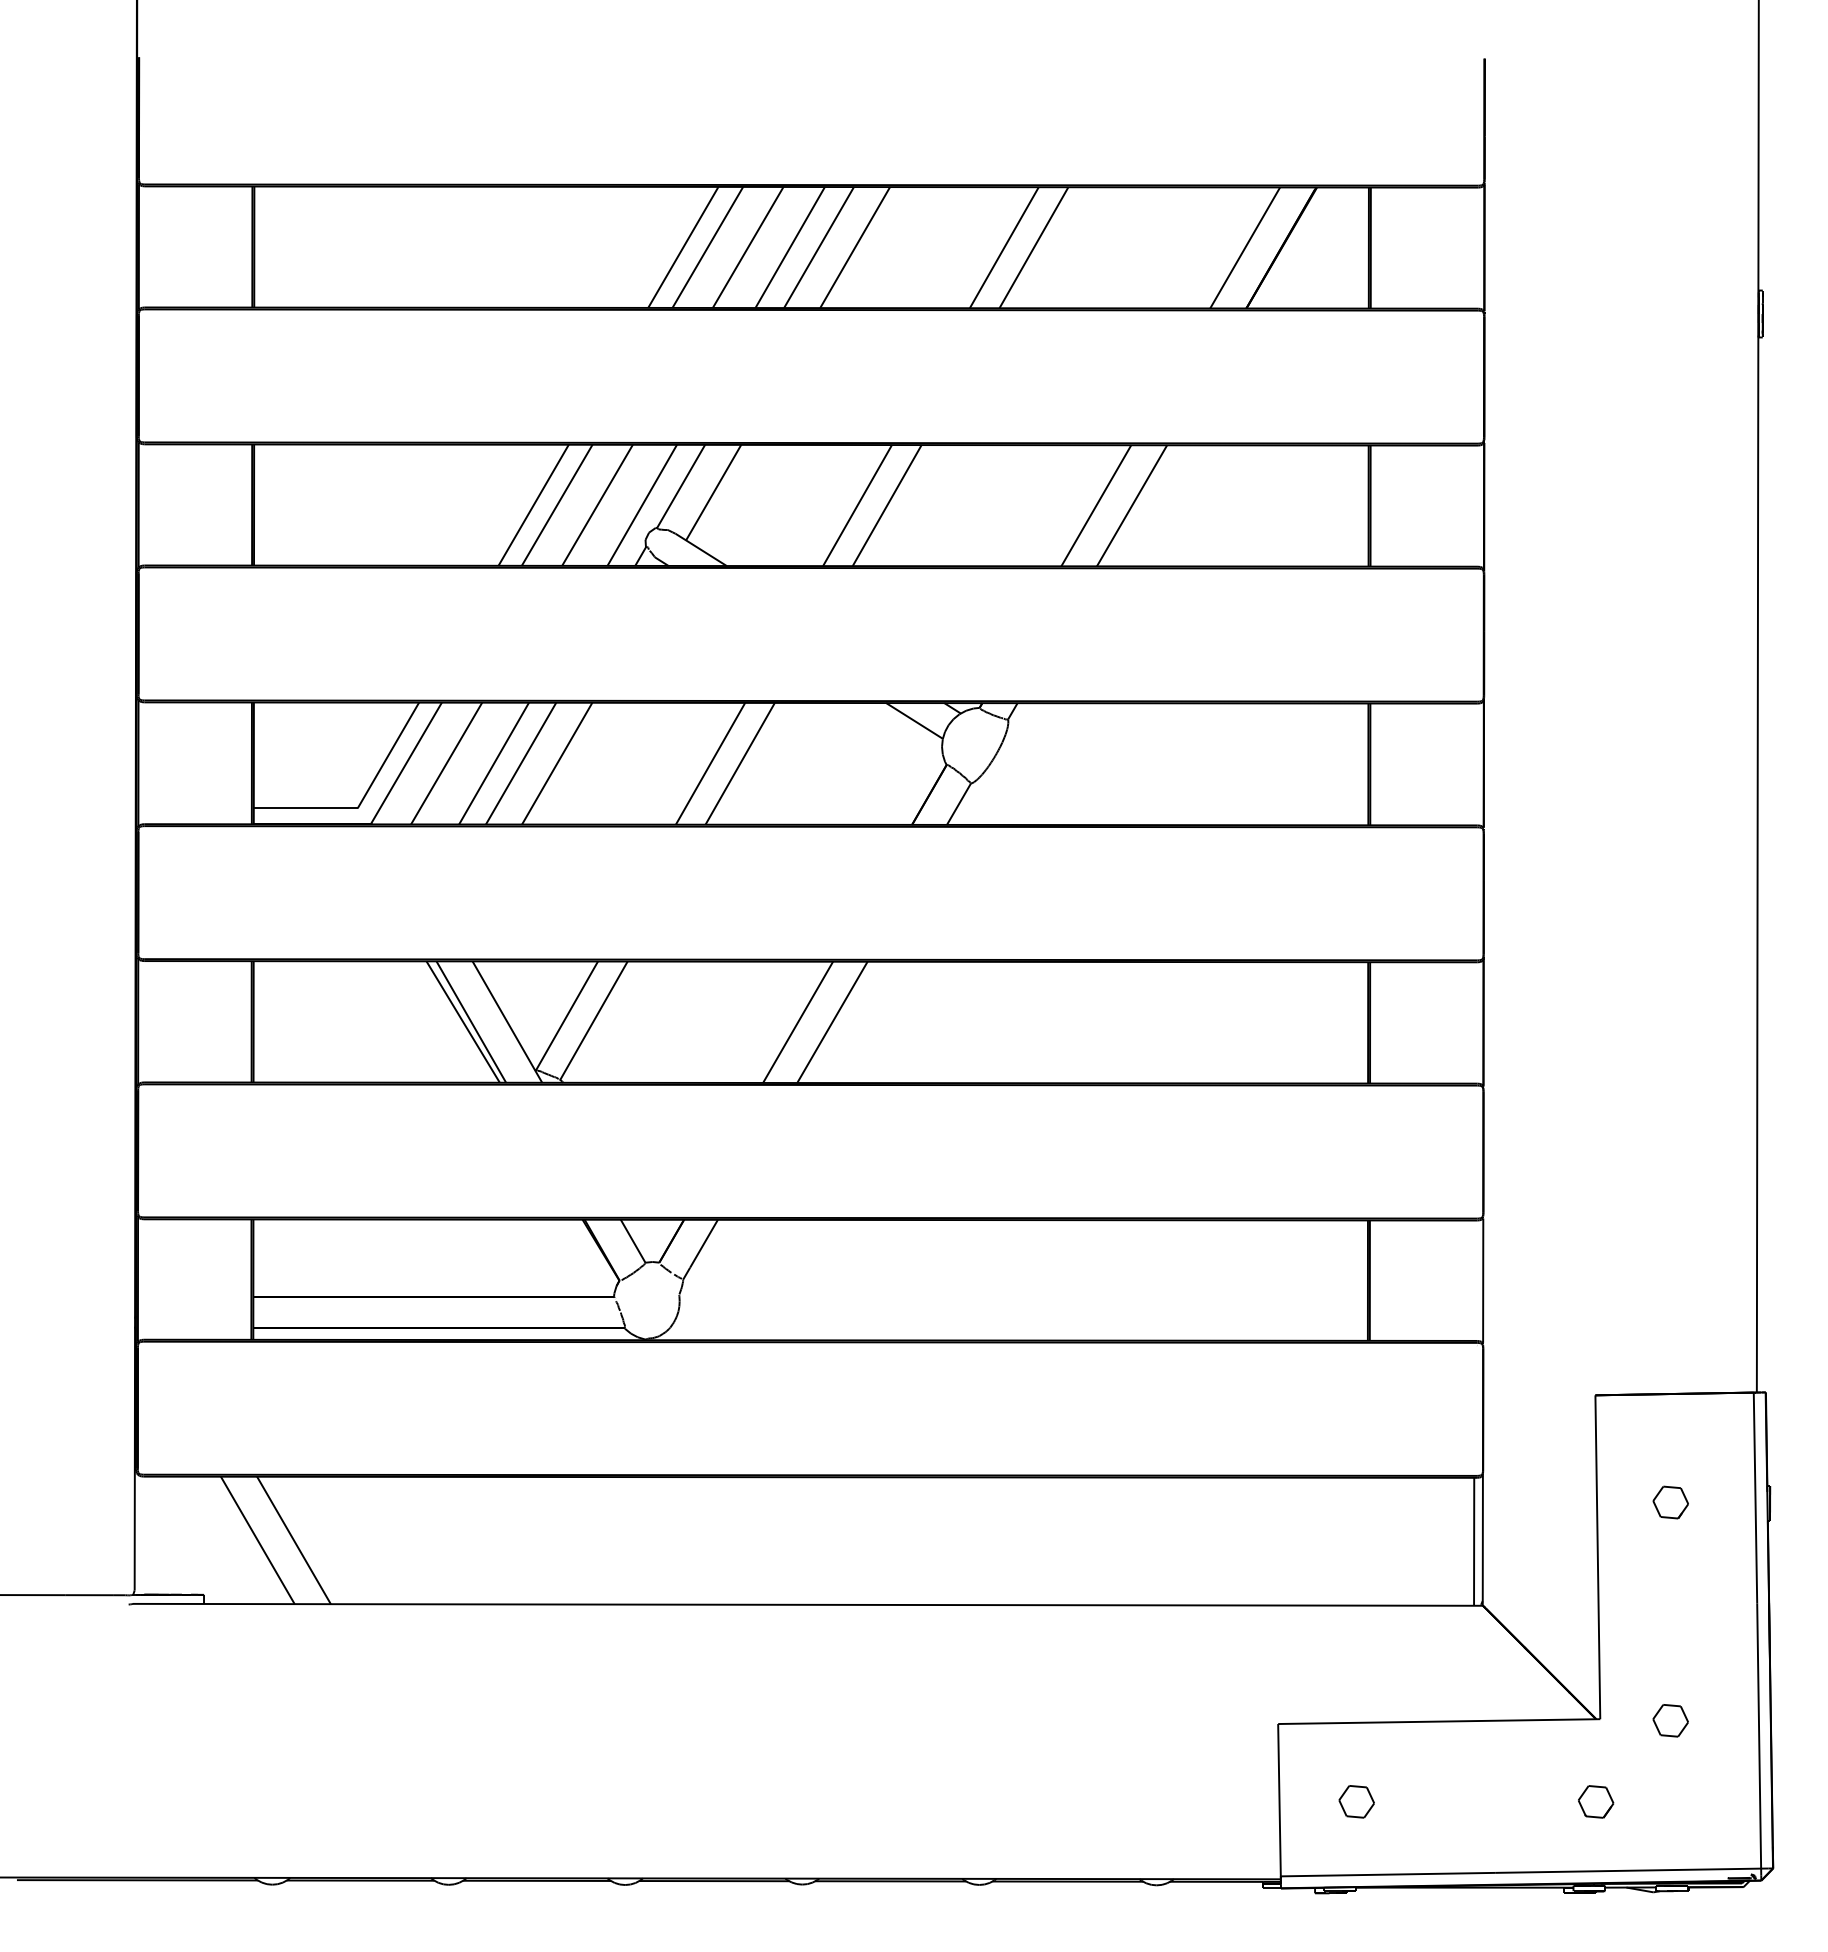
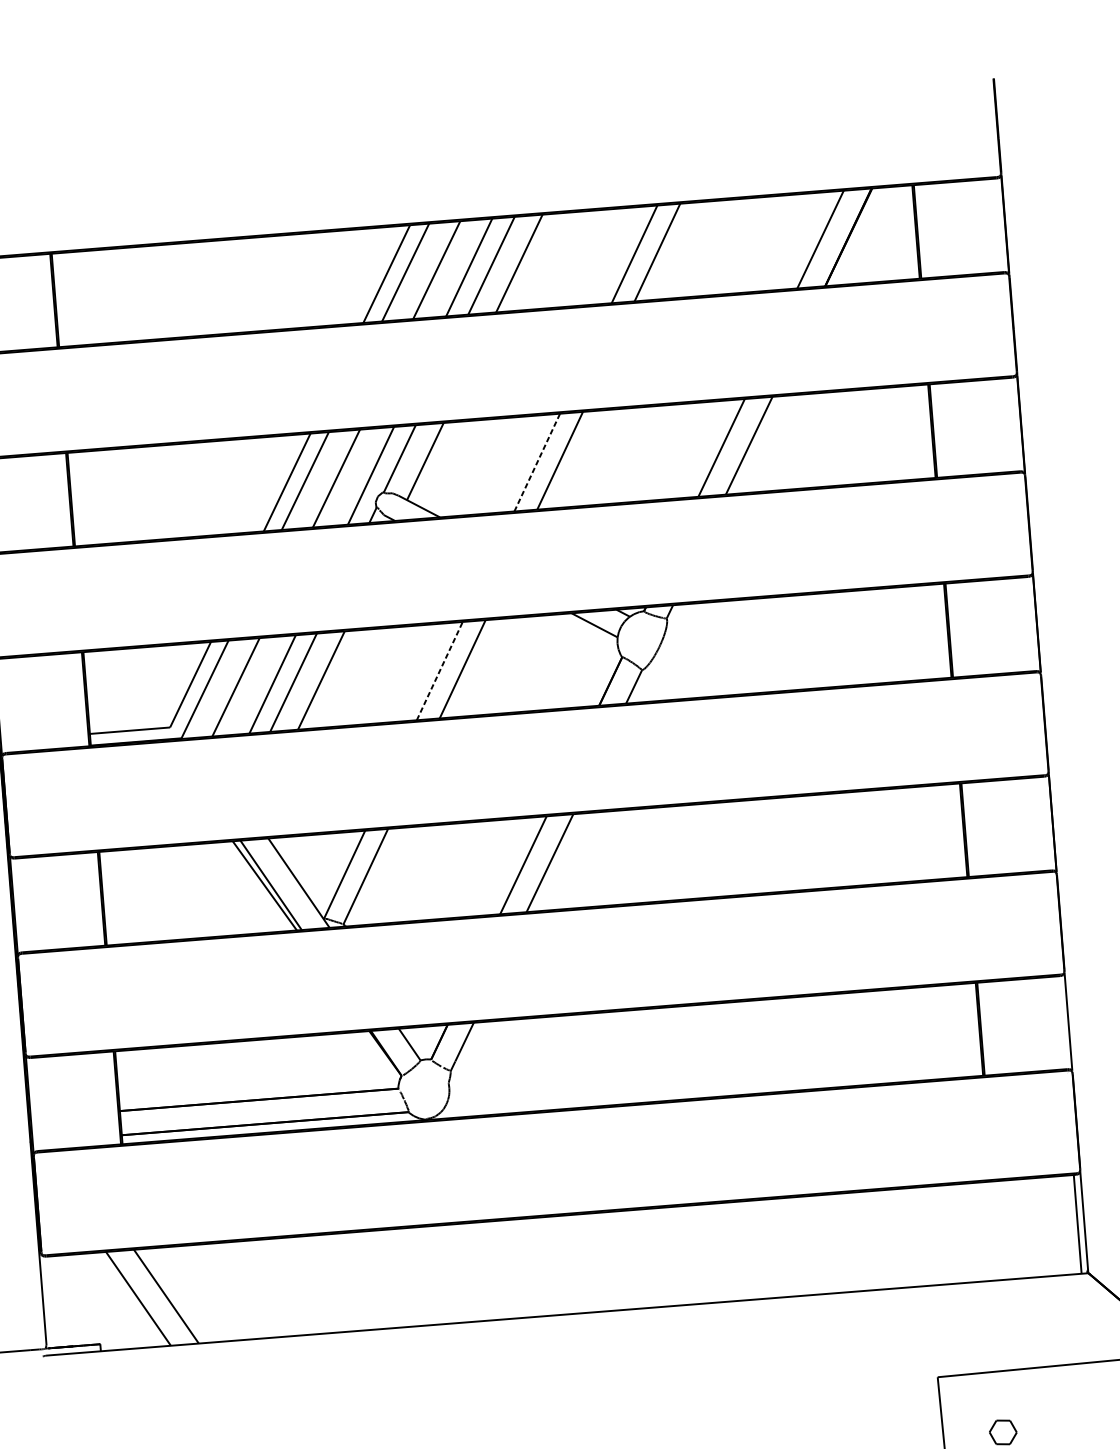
line: (857, 505) -> (537, 462), solid -> dashed
line: (710, 763) -> (439, 670), solid -> dashed

